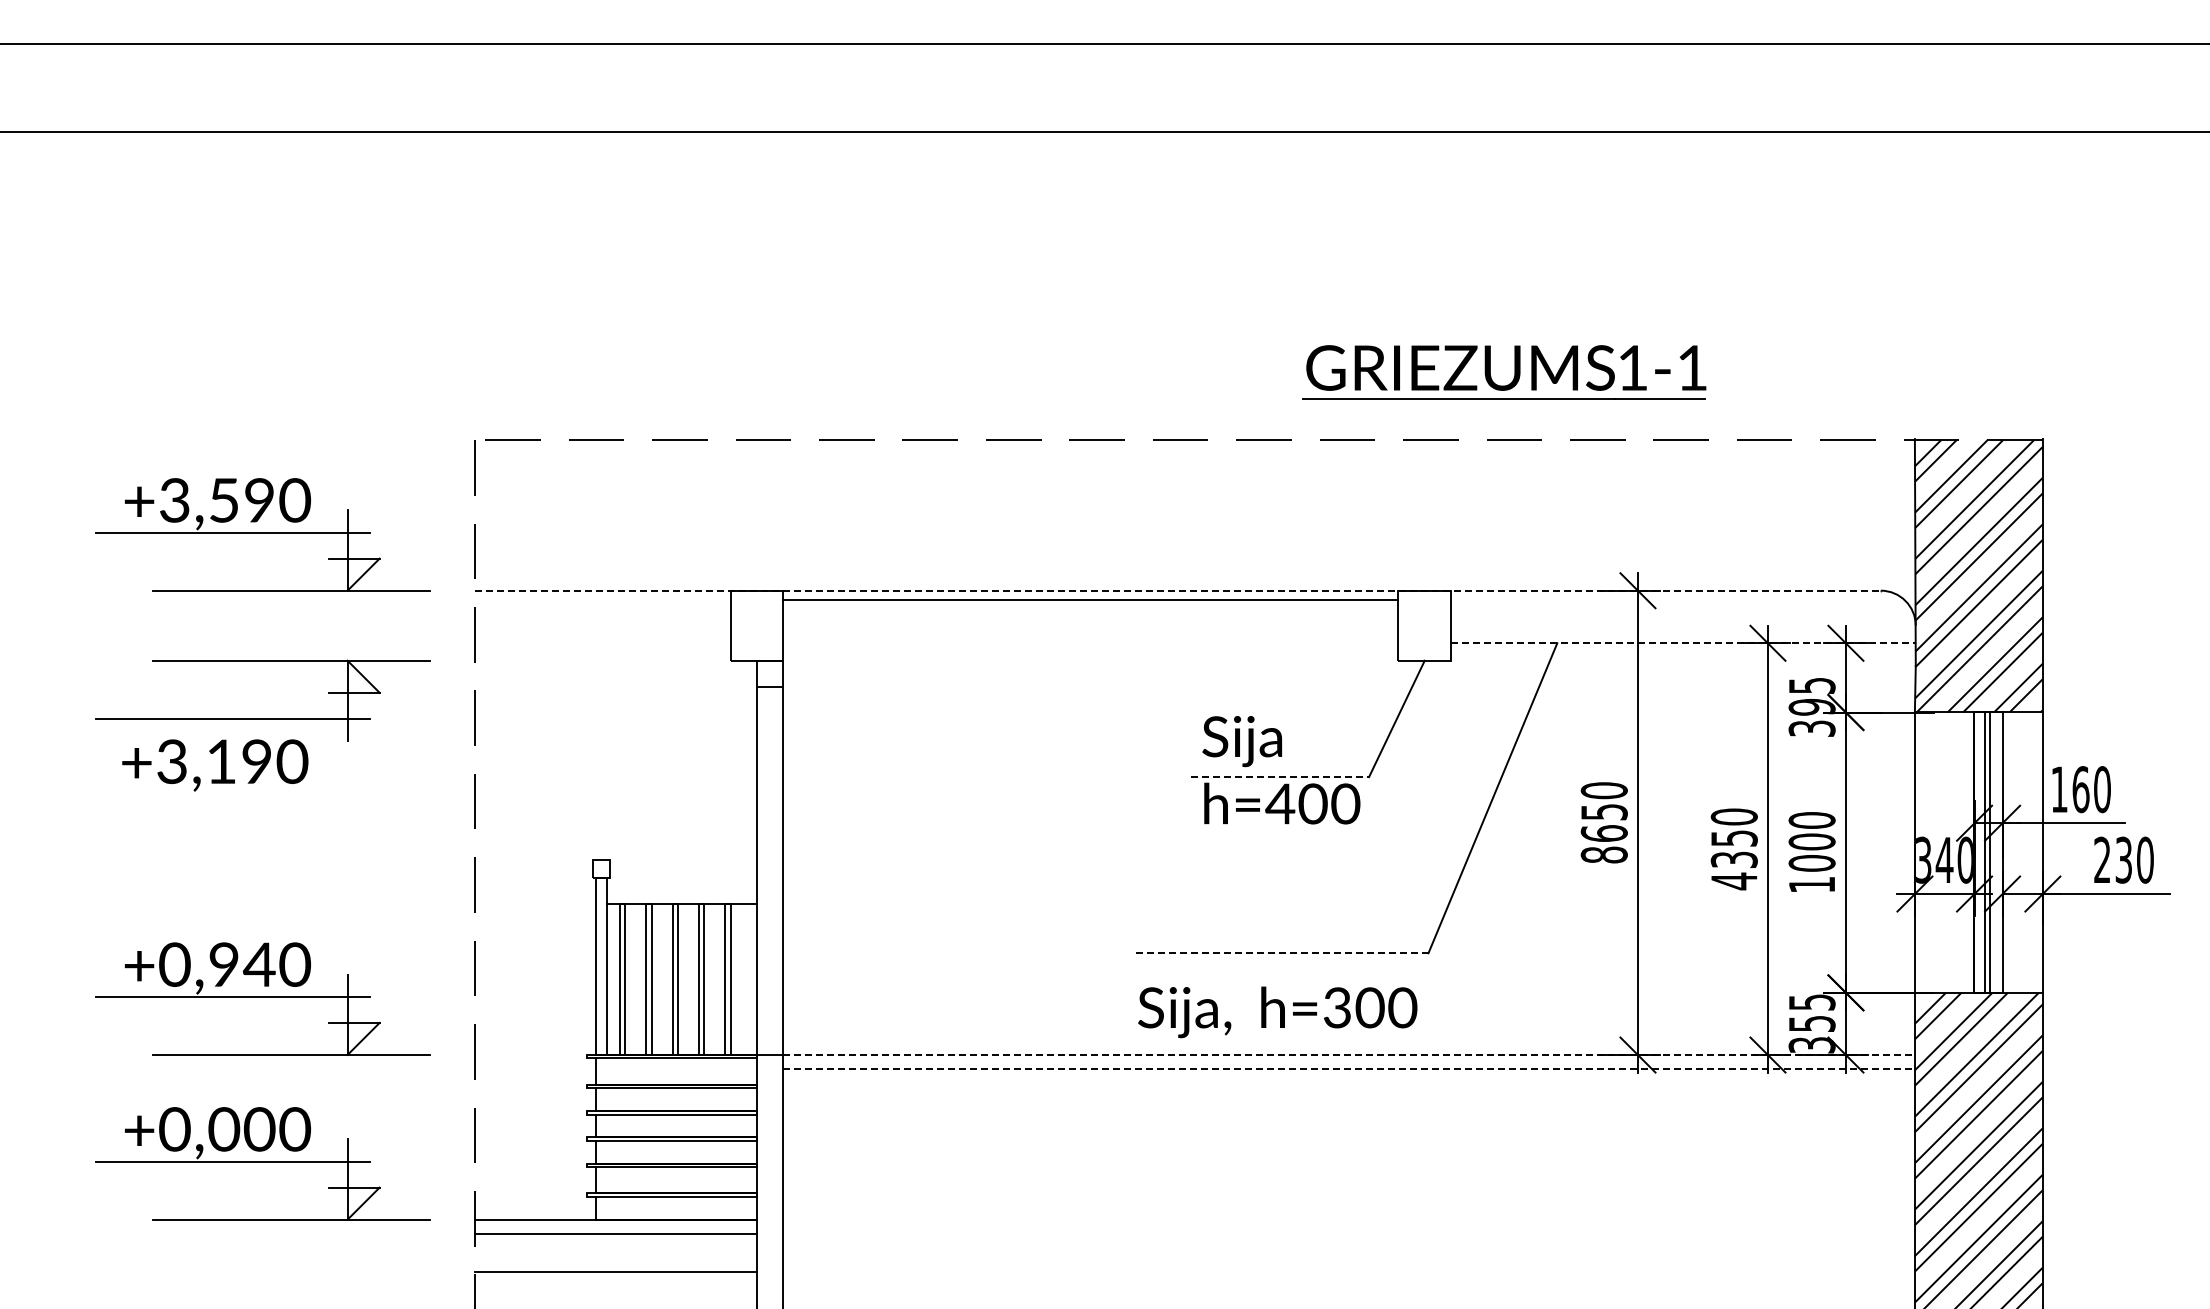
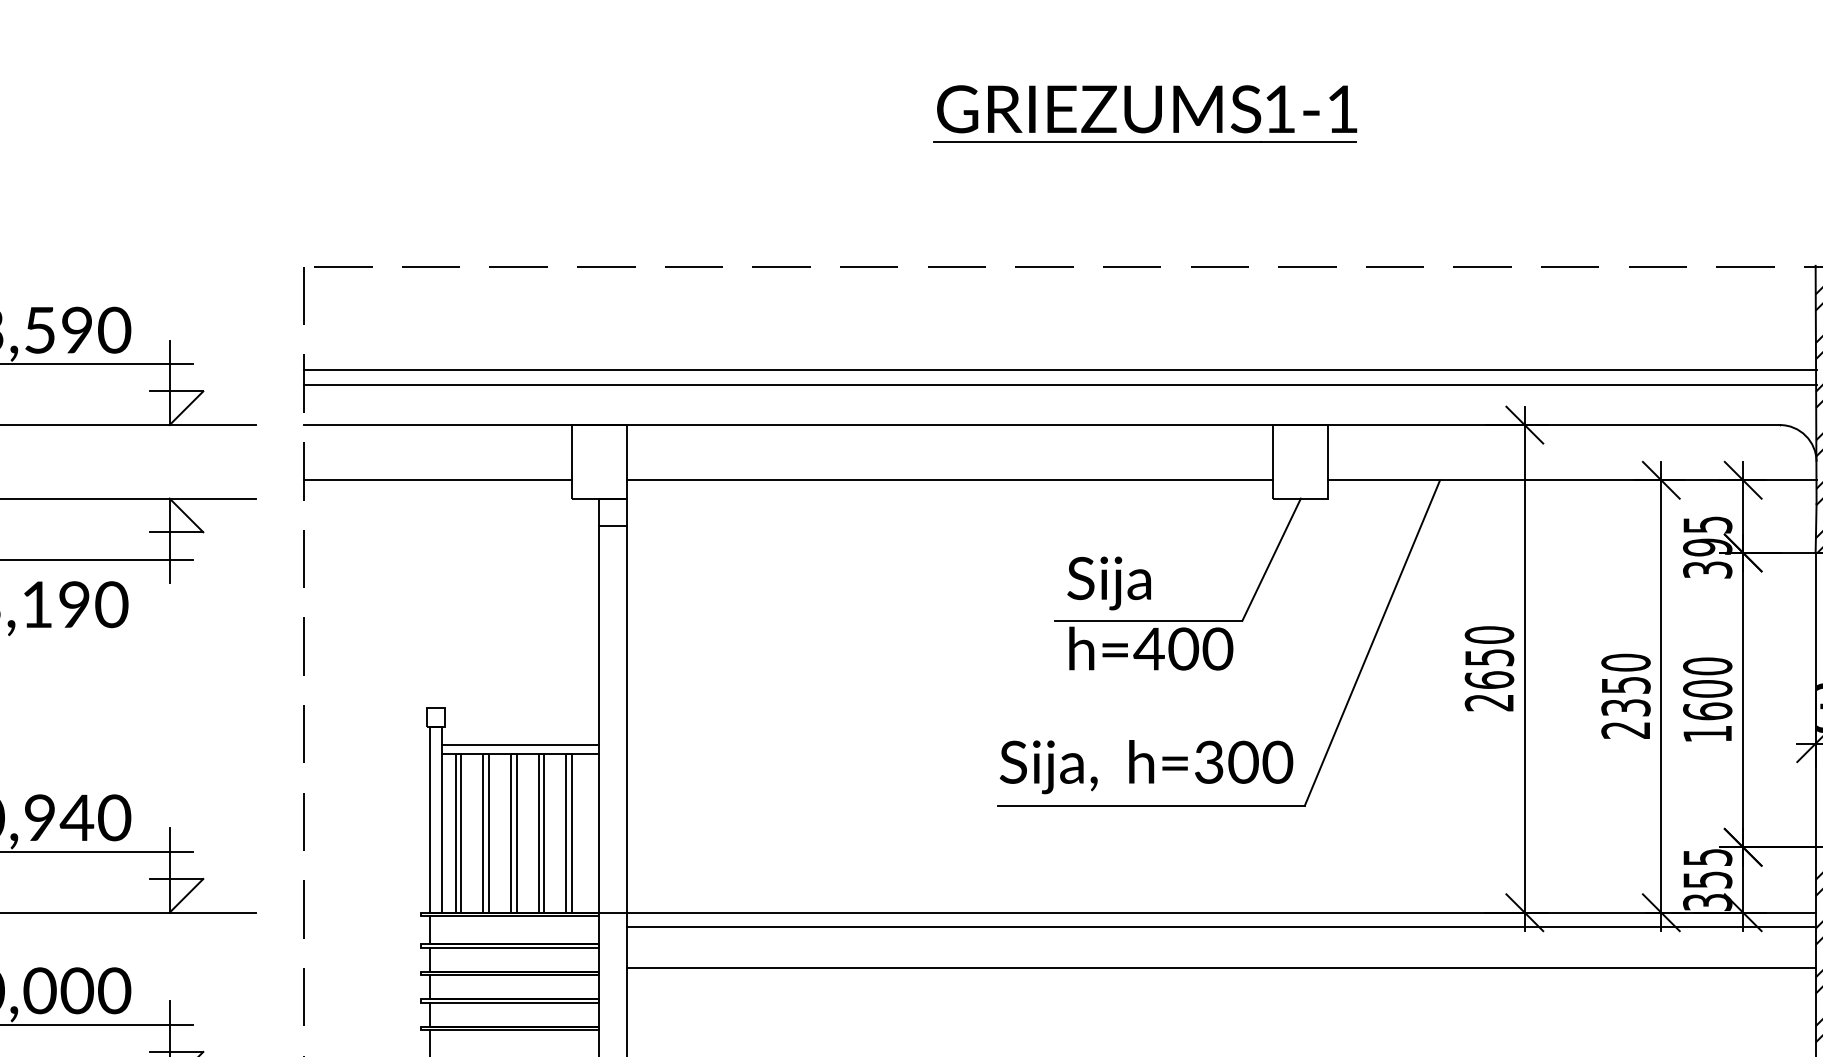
part: (1514, 372) -> (1155, 113), moved
line: (1195, 538) -> (1060, 370), added
line: (1195, 552) -> (1060, 384), added
line: (1178, 590) -> (1042, 424), dashed -> solid
line: (1090, 600) -> (949, 480), moved
line: (602, 643) -> (437, 480), added
line: (1683, 643) -> (1572, 480), dashed -> solid
line: (1280, 777) -> (1149, 621), dashed -> solid
text: (1603, 854) -> (1488, 702), 8650 -> 2650
text: (1811, 862) -> (1707, 710), 1000 -> 1600
text: (1733, 881) -> (1625, 730), 4350 -> 2350
line: (681, 895) -> (520, 745), added
line: (1282, 953) -> (1151, 806), dashed -> solid
text: (1277, 1012) -> (1146, 767), moved
line: (1349, 1054) -> (1221, 912), dashed -> solid
line: (1349, 1068) -> (1221, 926), dashed -> solid
line: (1348, 1107) -> (1220, 967), added

